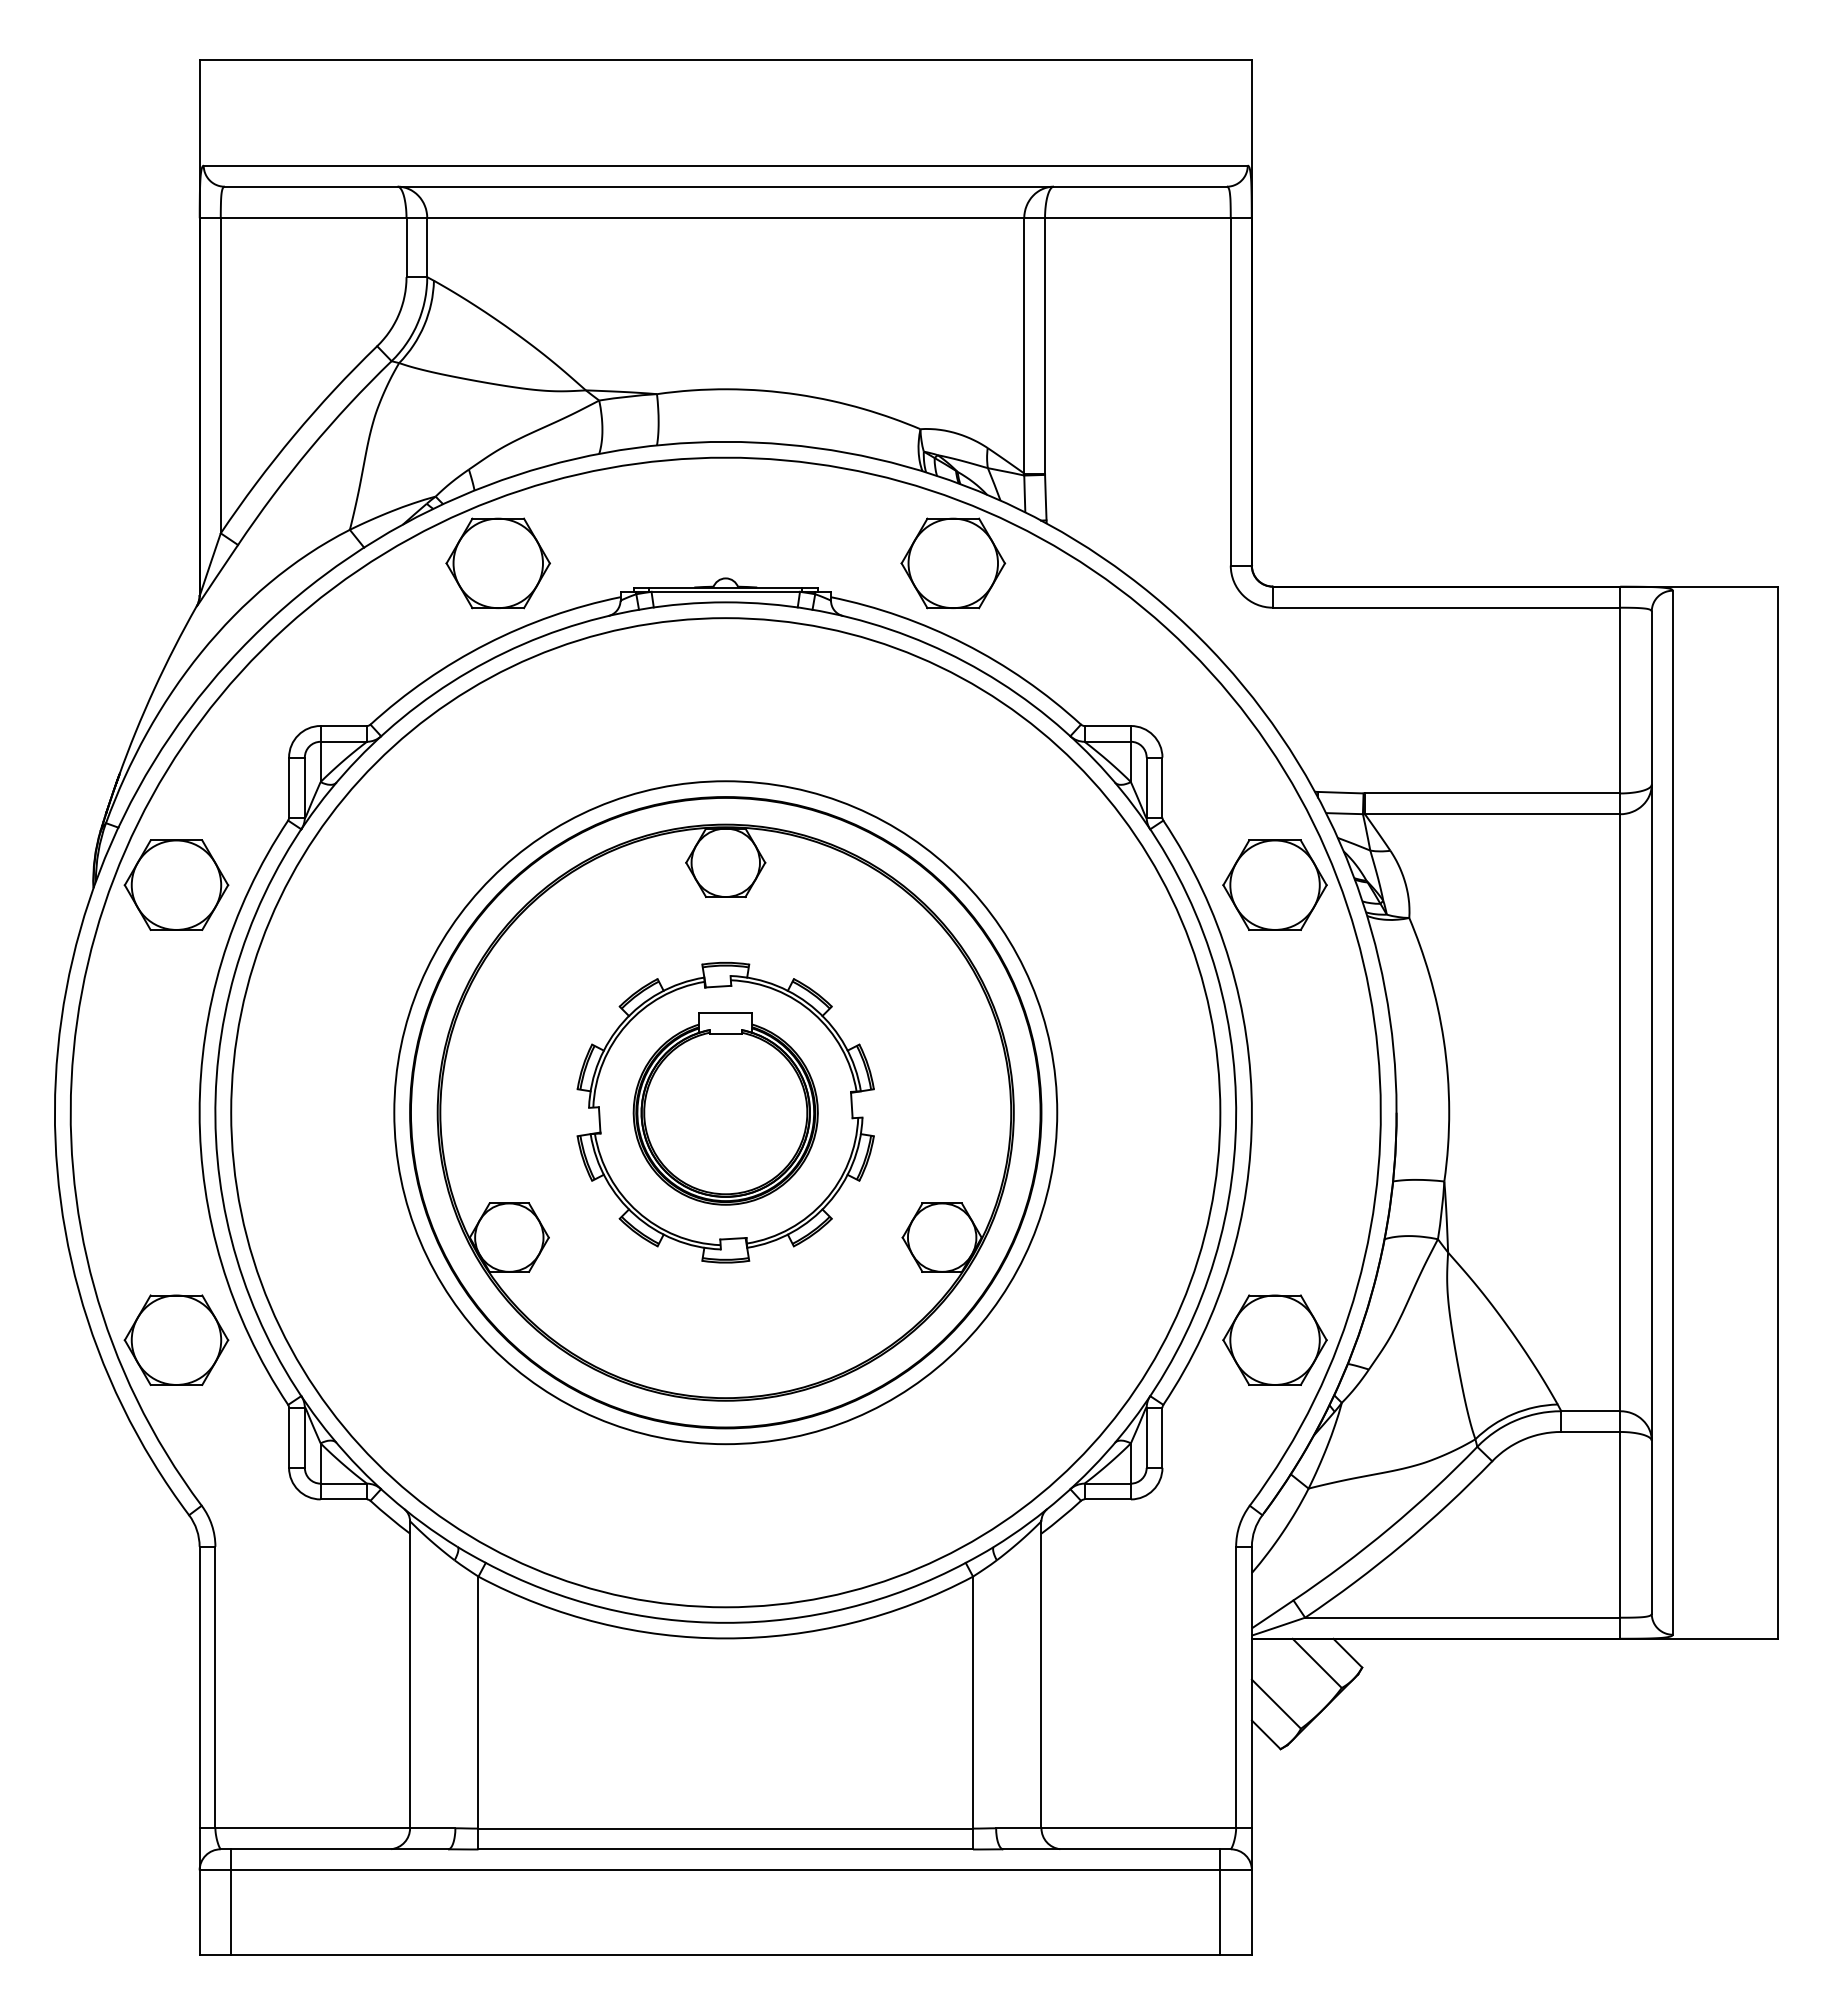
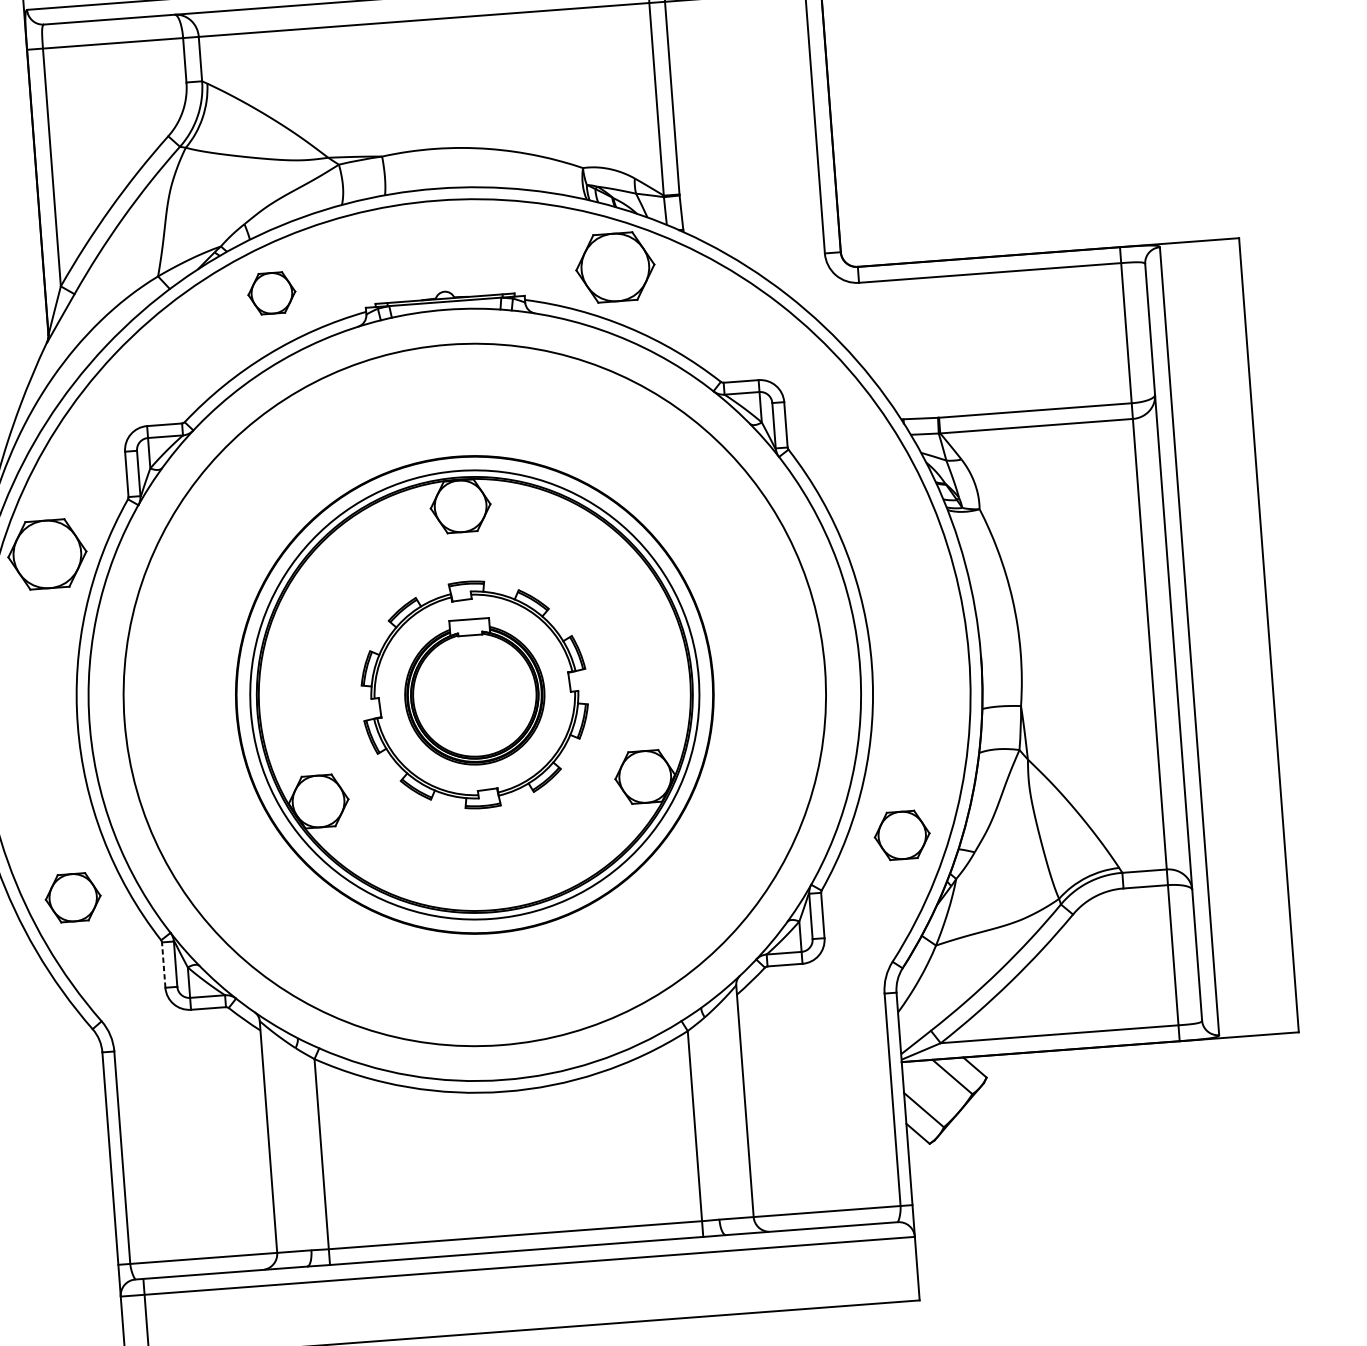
part: (497, 563) -> (271, 293), size x0.6
part: (1274, 884) -> (875, 491), removed
circle: (725, 1112) -> (474, 694), size x0.6
circle: (725, 1112) -> (474, 694), size x1.4
part: (176, 1339) -> (73, 897), size x0.7
part: (1274, 1339) -> (901, 834), size x0.7
line: (289, 1437) -> (164, 964), solid -> dashed
line: (1220, 1901) -> (892, 1262), removed

